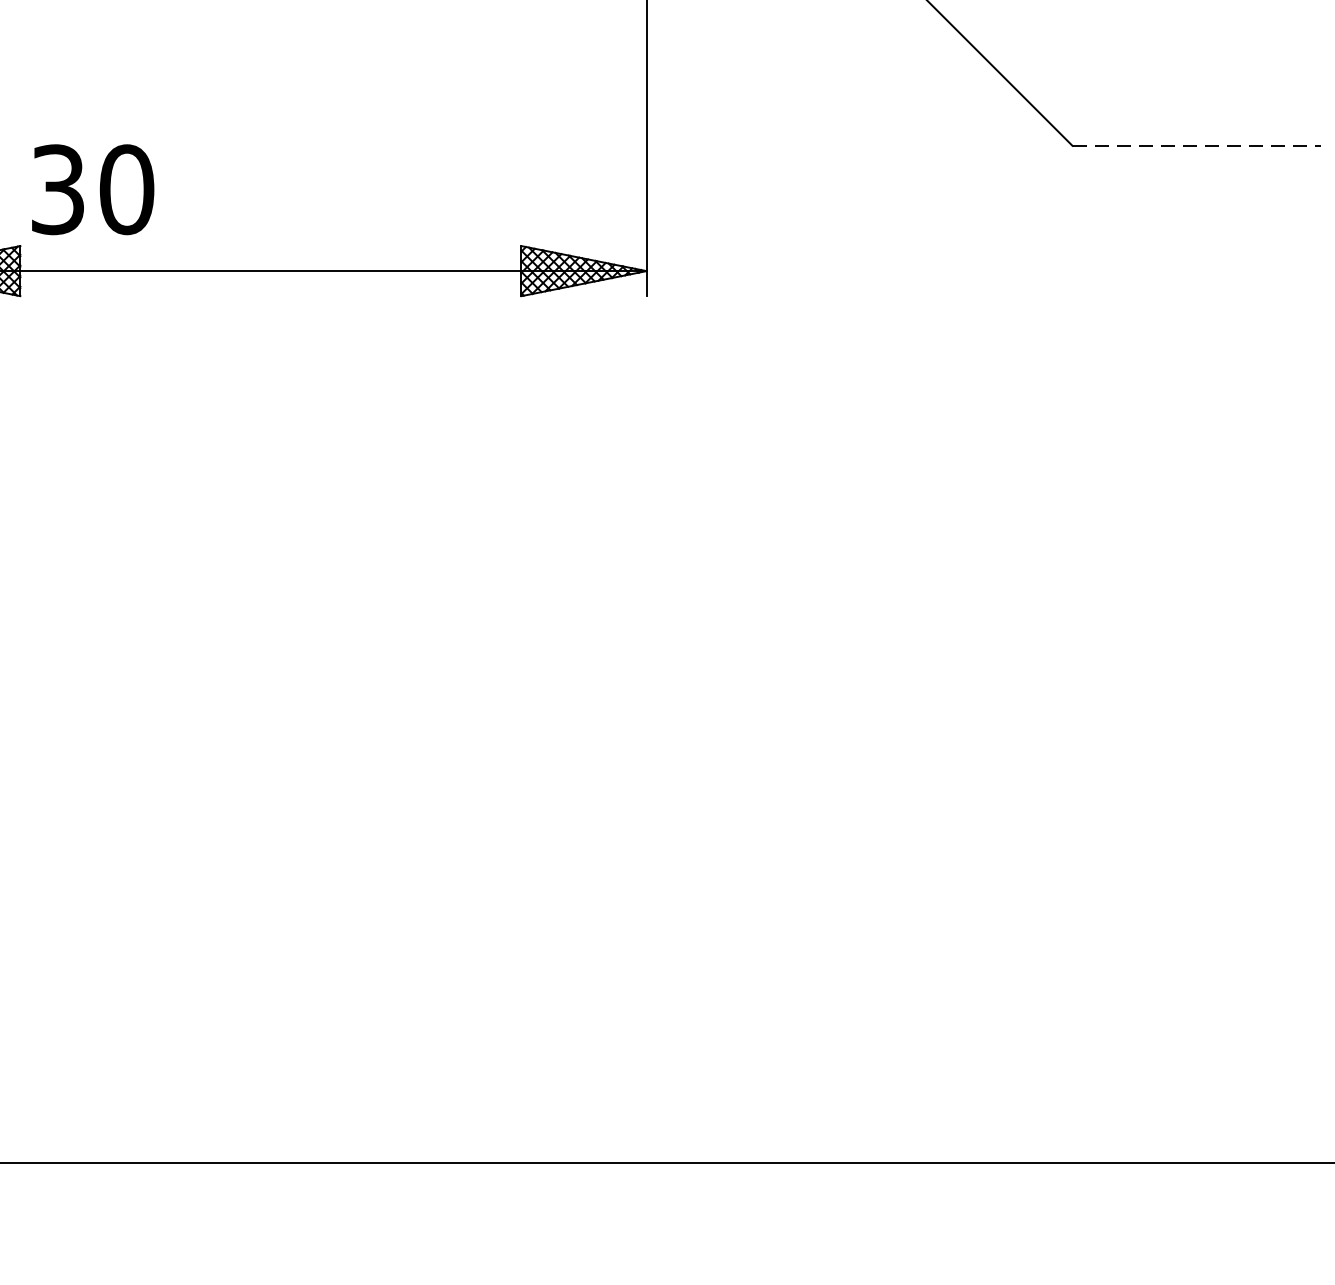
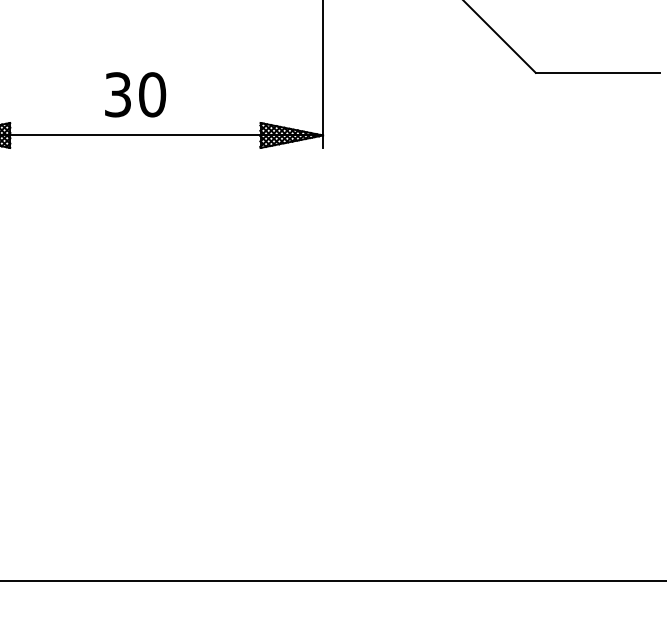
line: (1198, 145) -> (598, 72), dashed -> solid
text: (92, 189) -> (135, 94), moved

